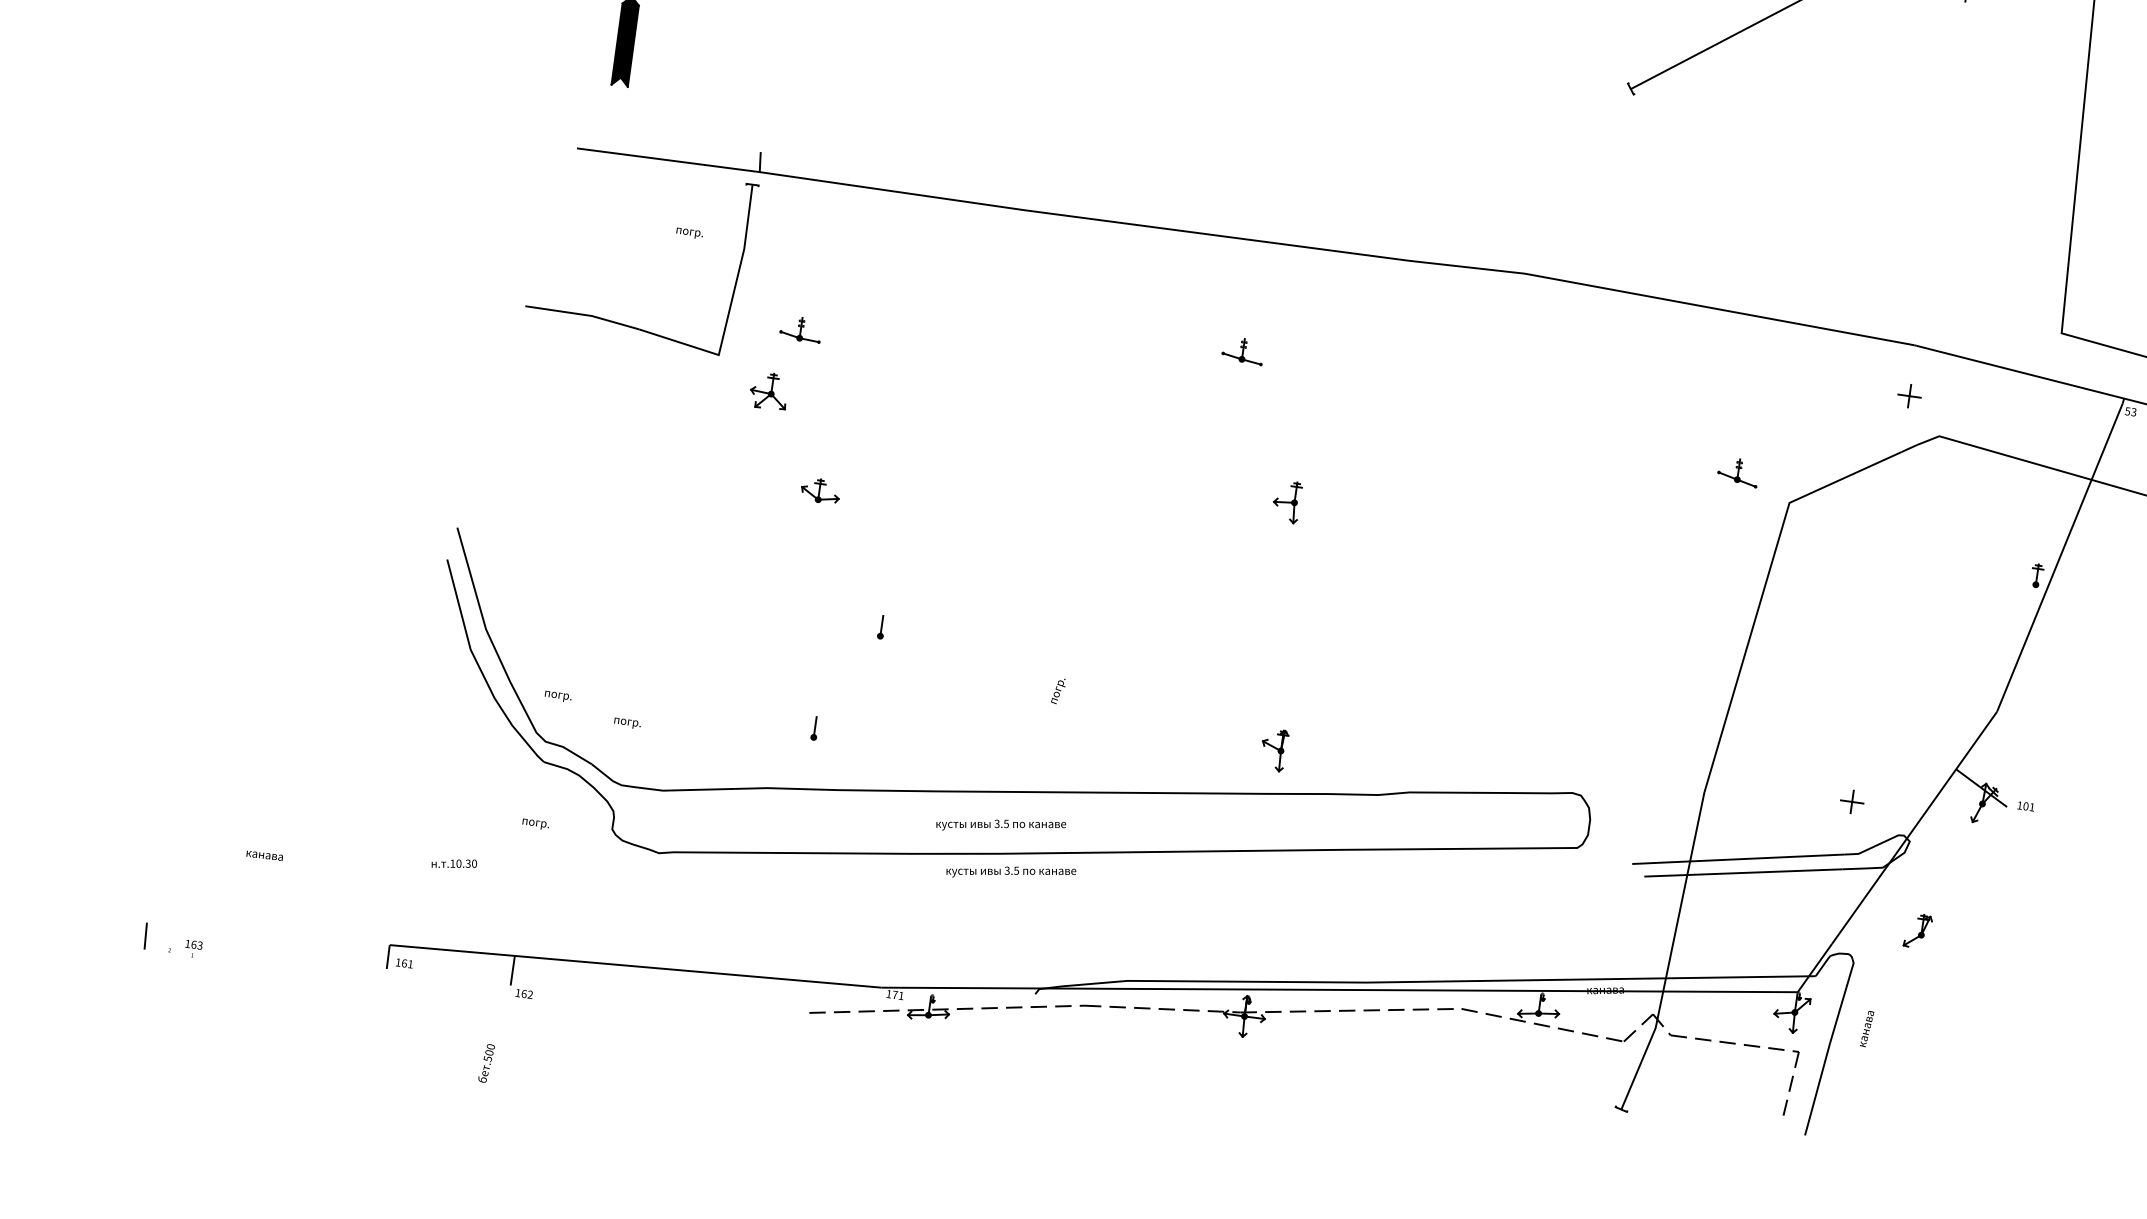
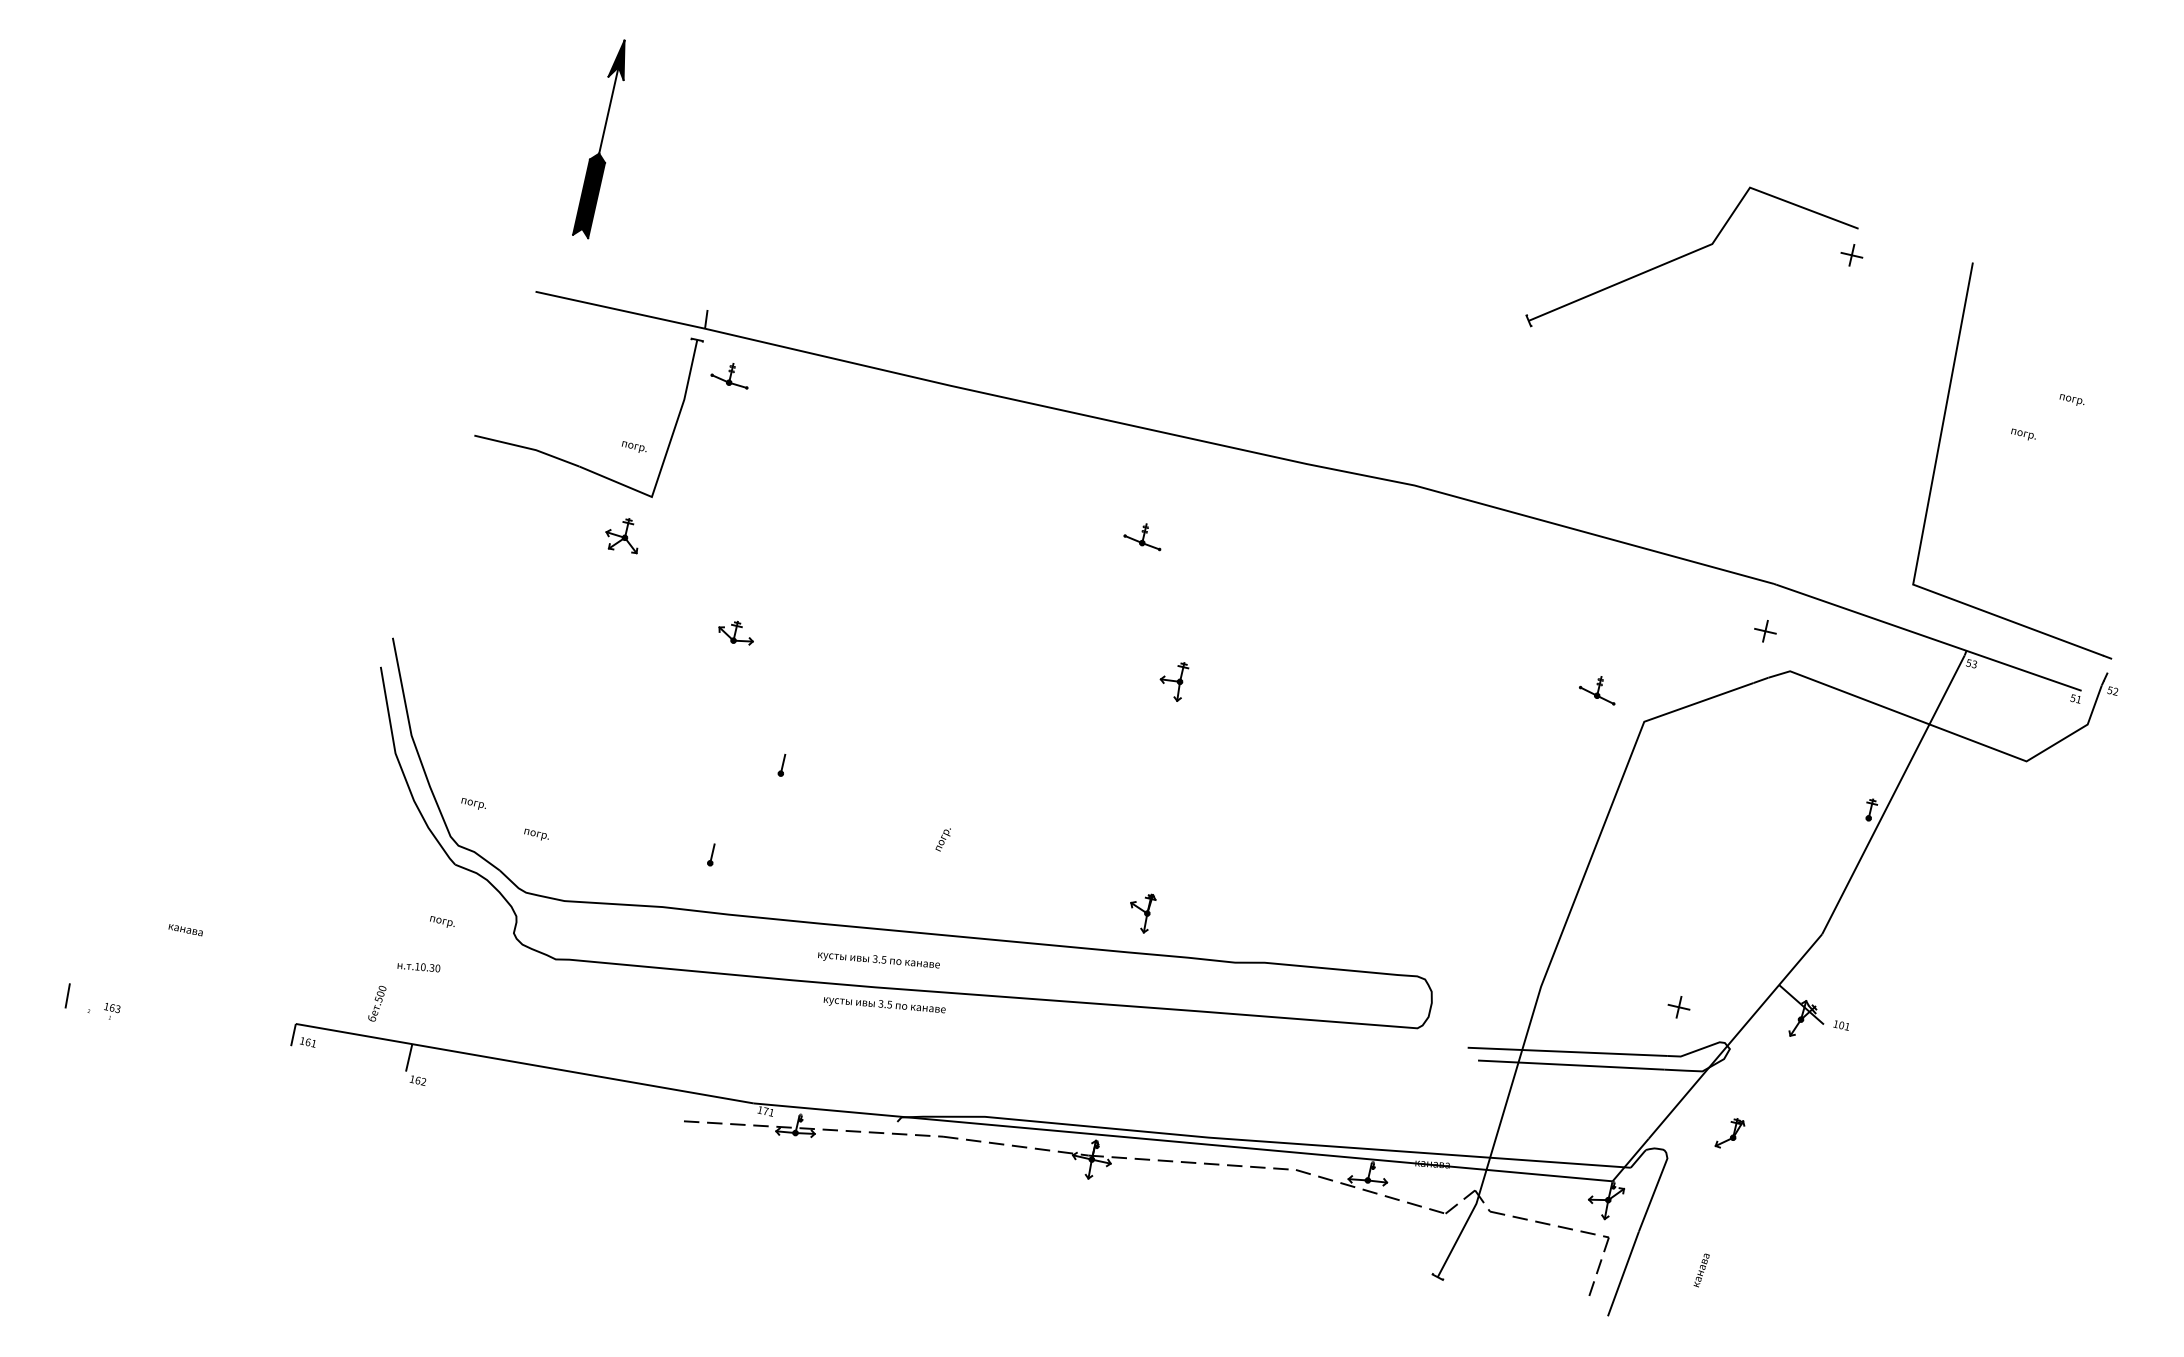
text: (688, 232) -> (633, 446), moved
part: (799, 331) -> (729, 376), moved
part: (767, 393) -> (621, 536), moved
text: (453, 864) -> (418, 967), moved
text: (1866, 1029) -> (1701, 1270), moved
text: (486, 1063) -> (377, 1003), moved

